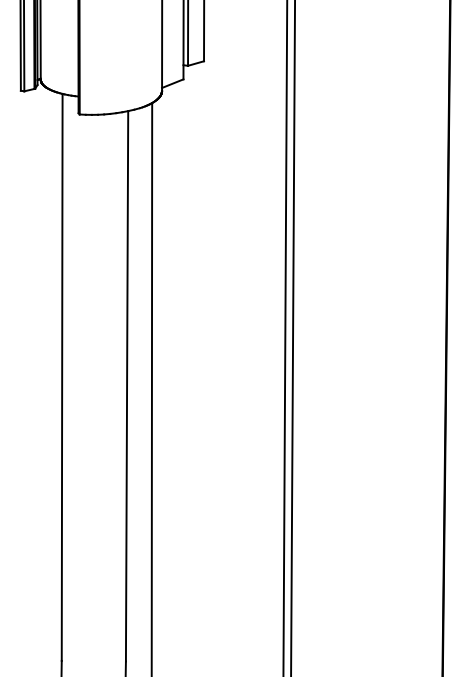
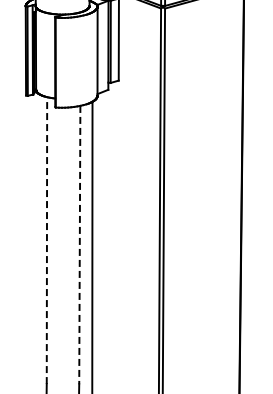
line: (61, 377) -> (46, 240), solid -> dashed
line: (126, 387) -> (79, 245), solid -> dashed

